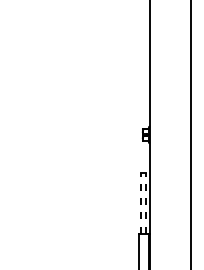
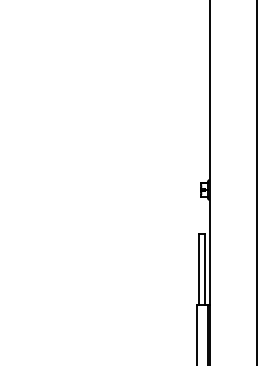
line: (141, 203) -> (199, 269), dashed -> solid
line: (146, 203) -> (205, 269), dashed -> solid

